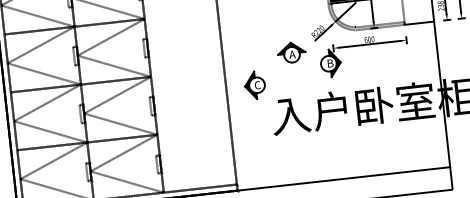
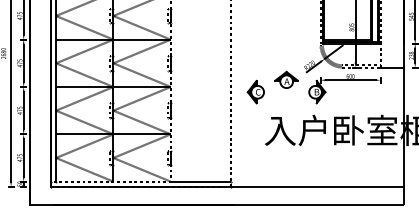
part: (254, 84) -> (255, 91), moved

